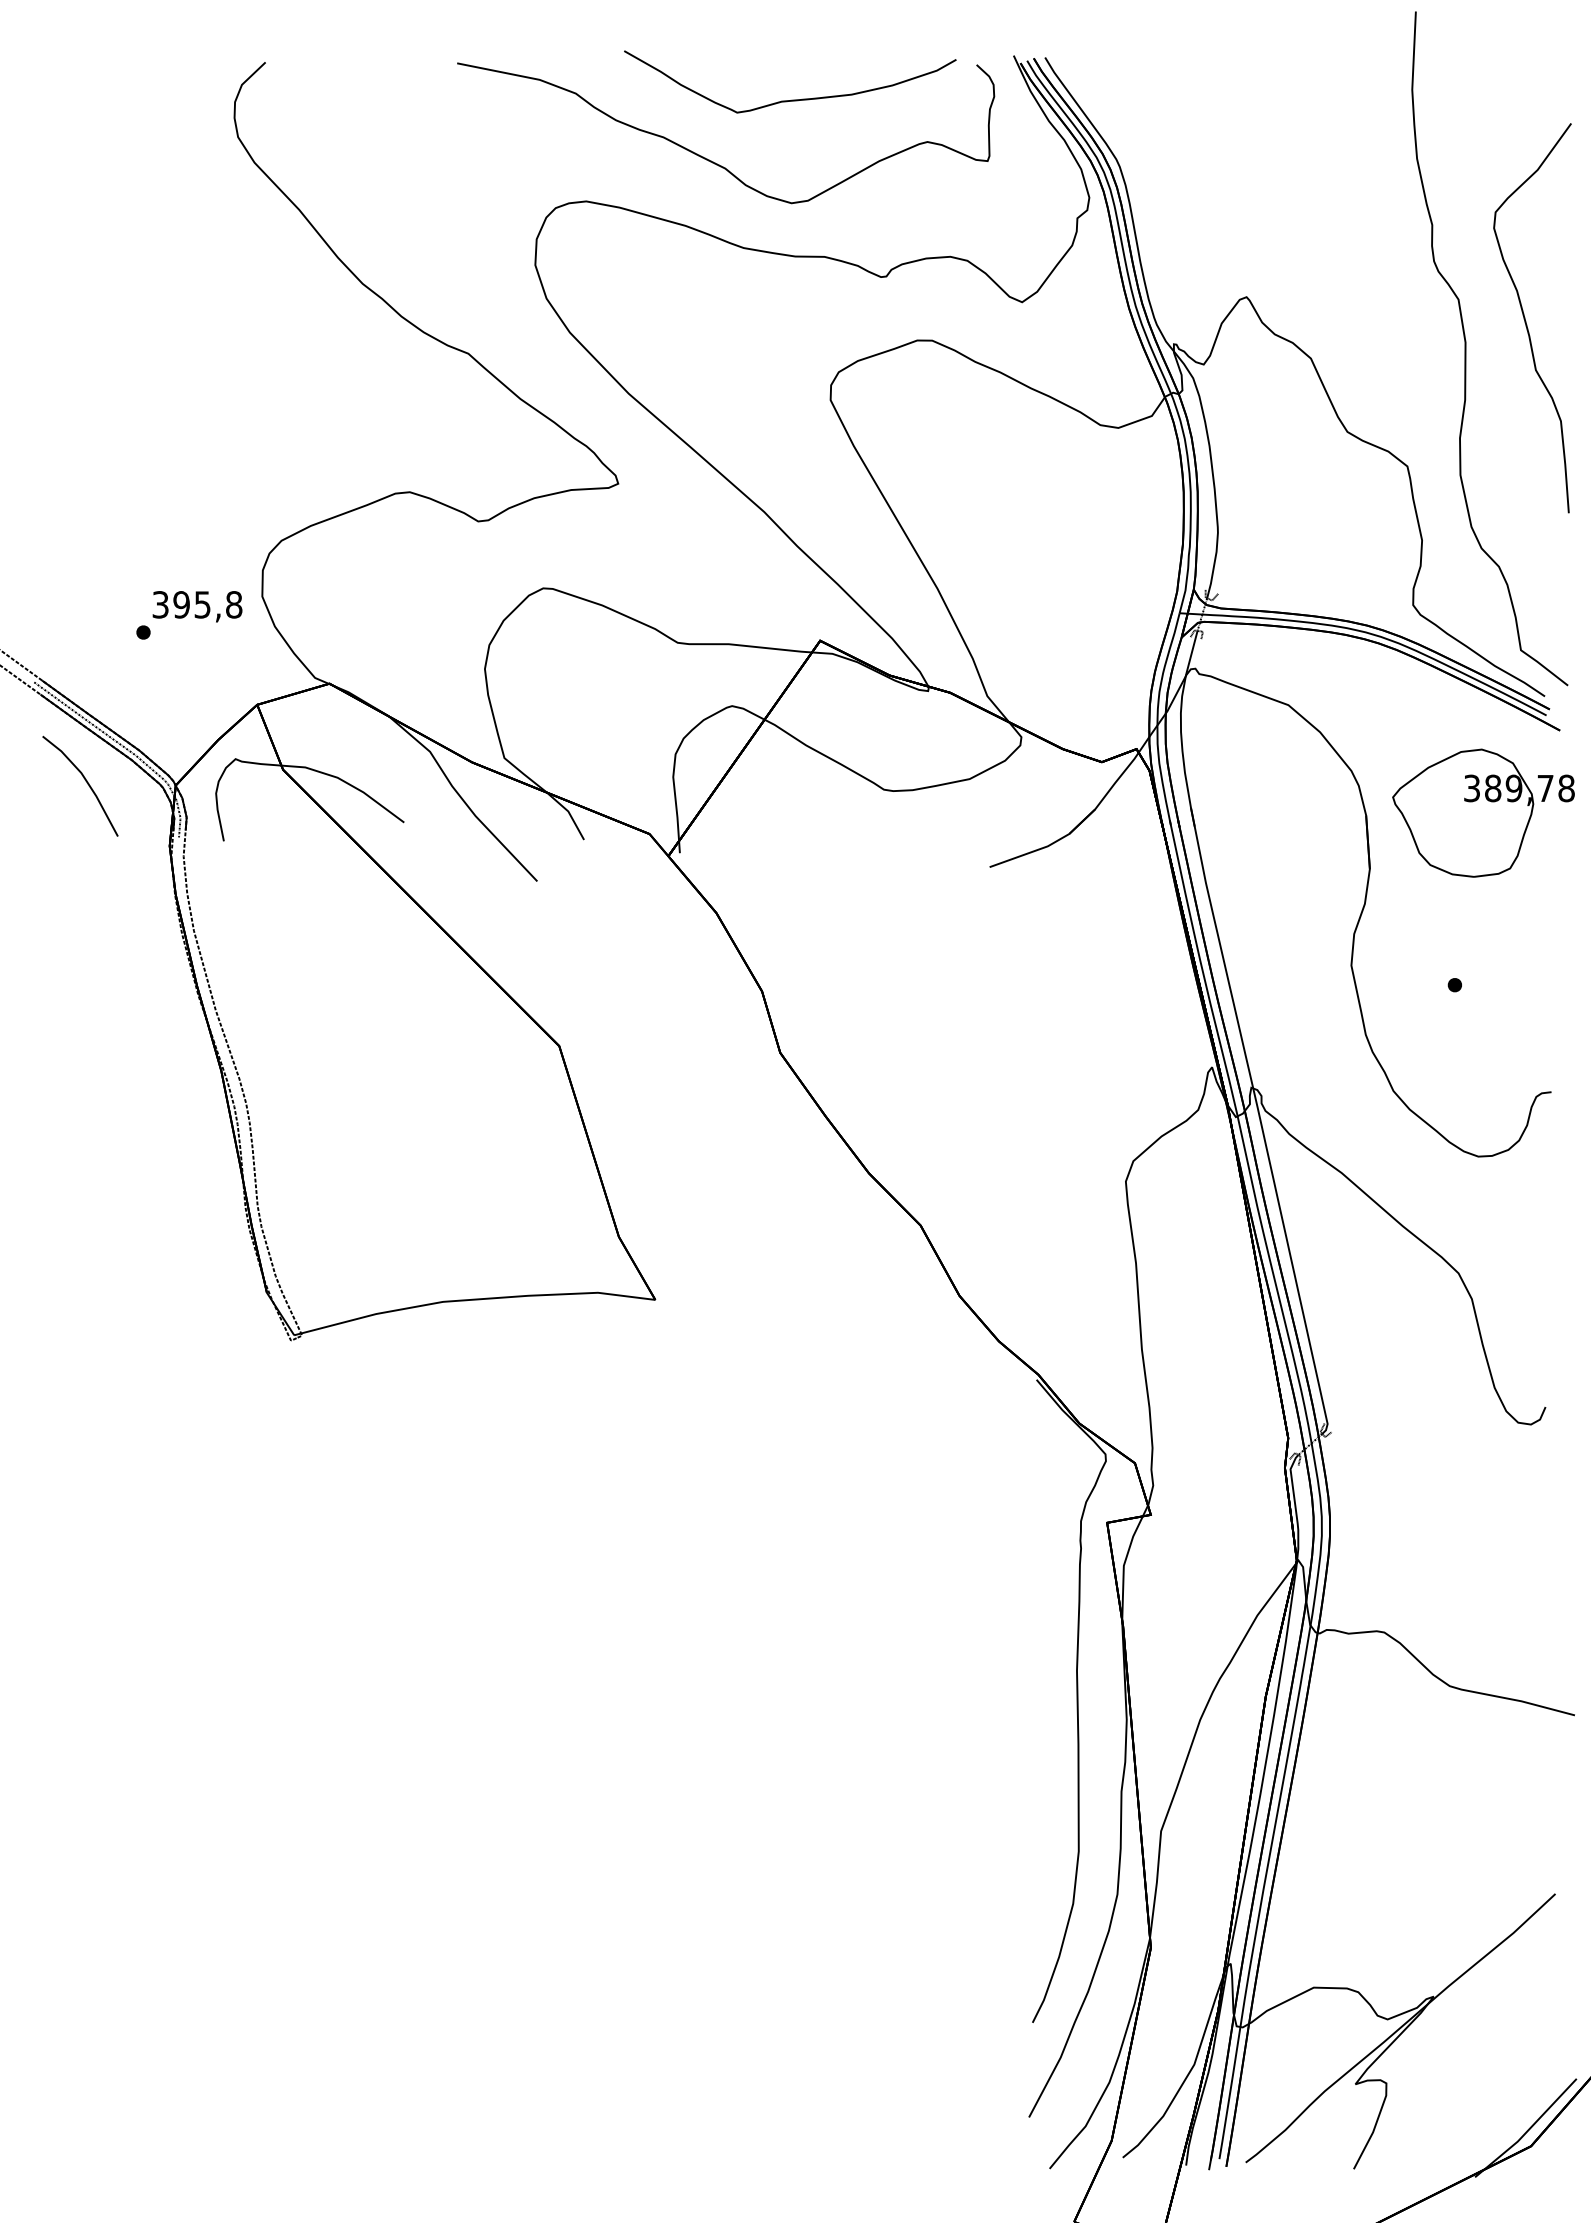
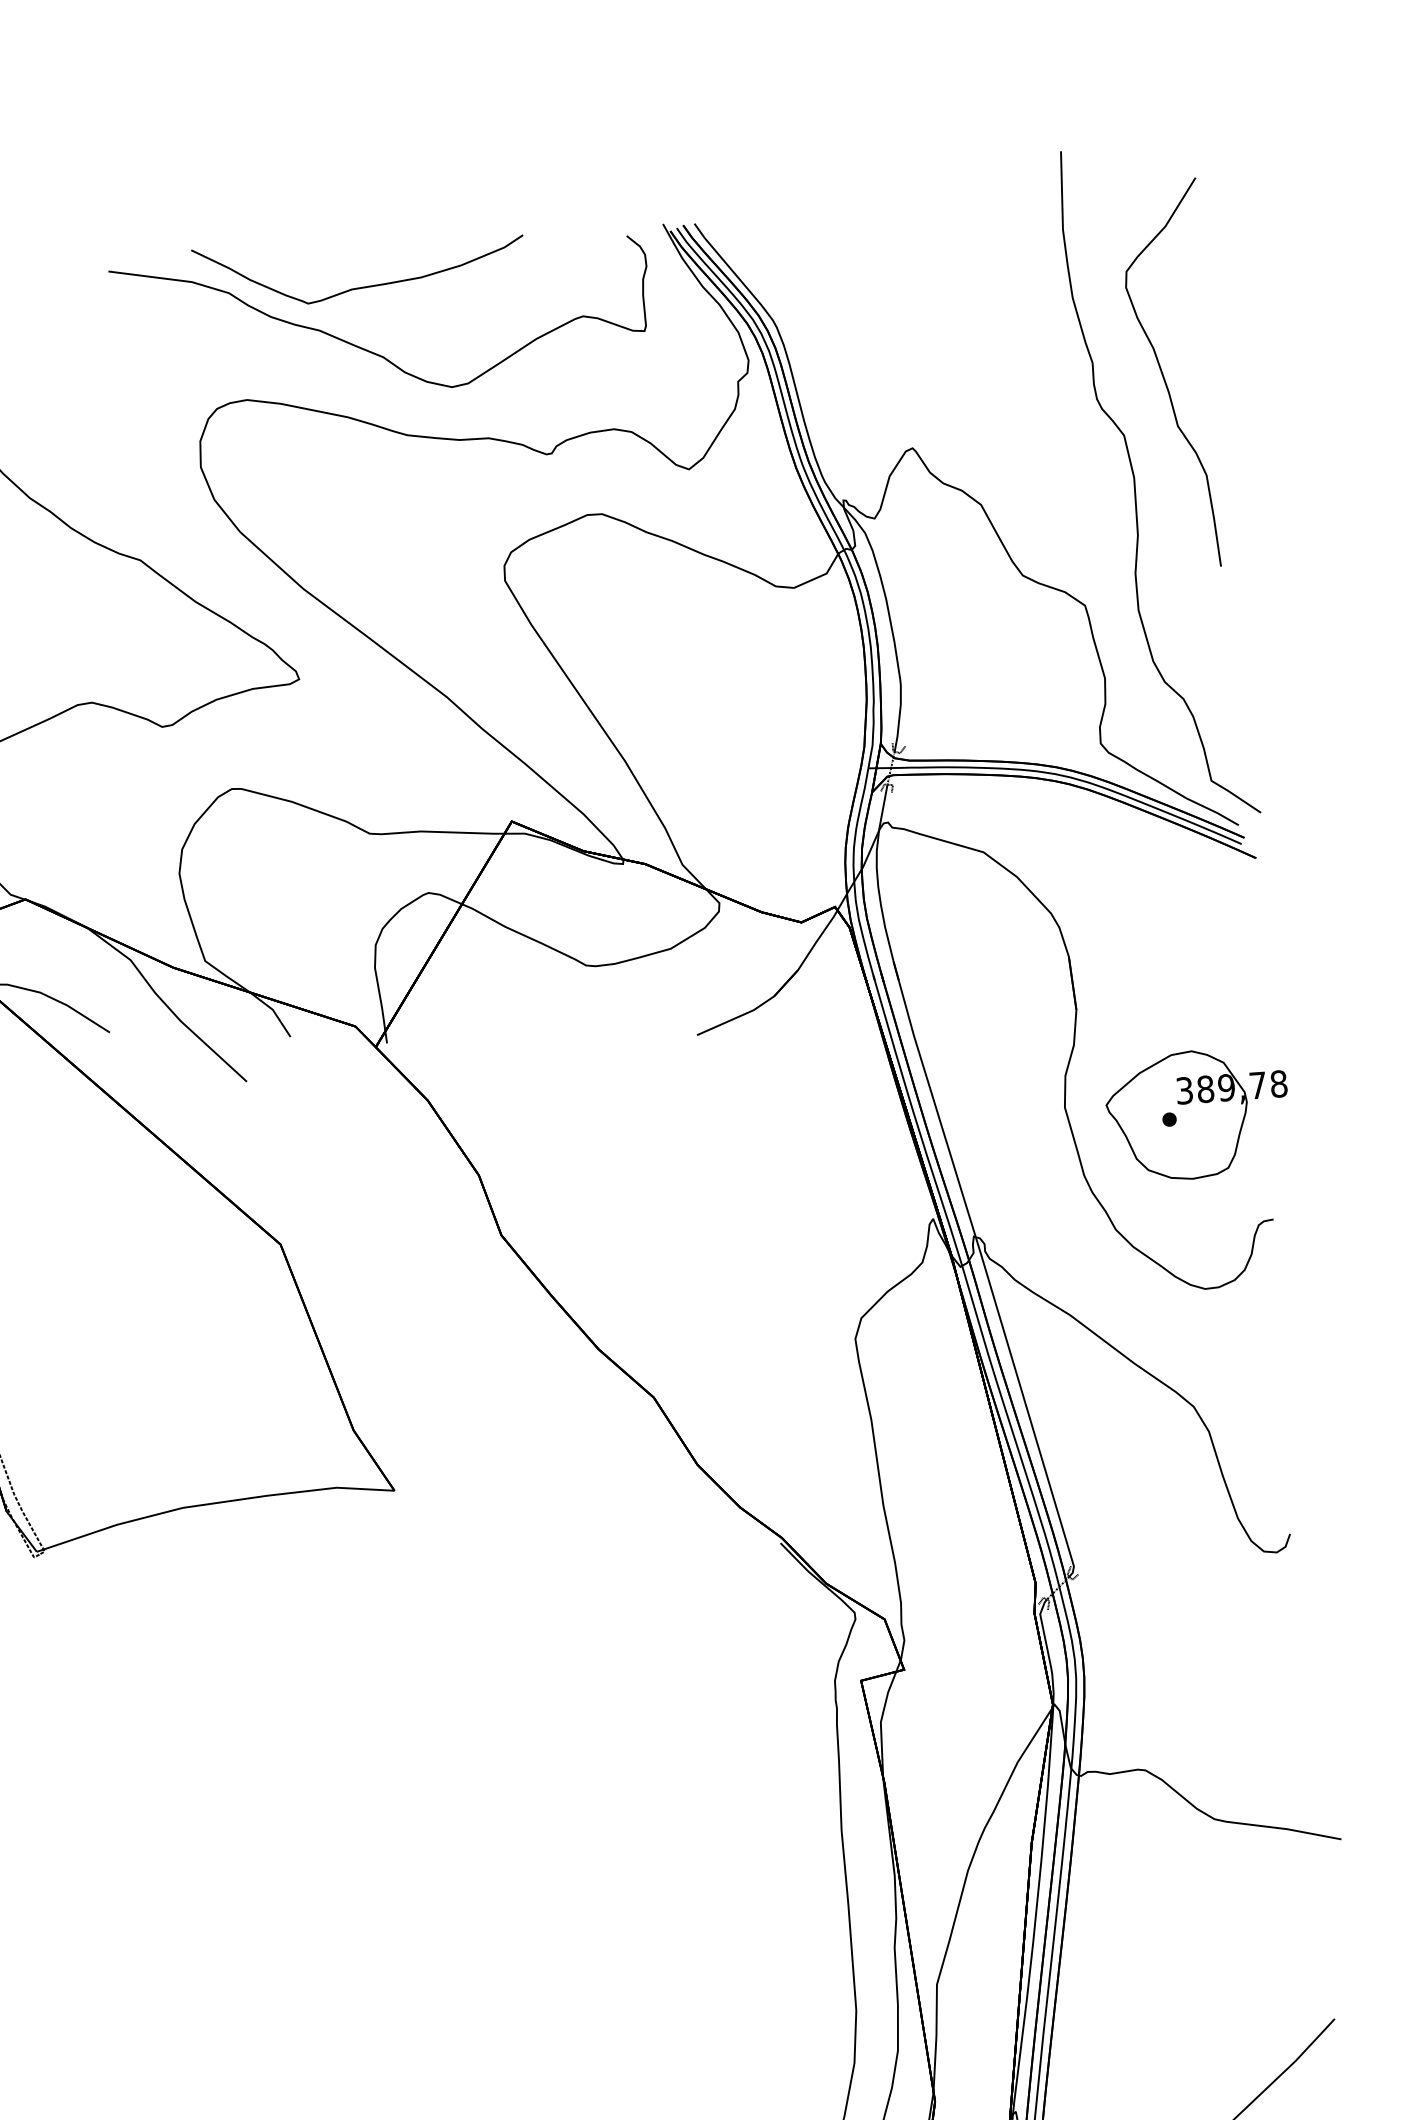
curve: (791, 99) -> (361, 286), moved
curve: (1526, 321) -> (1165, 378), moved
part: (1483, 812) -> (1197, 1113), moved

